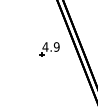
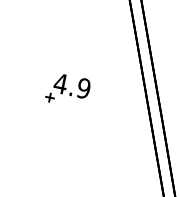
part: (49, 49) -> (67, 90), moved

